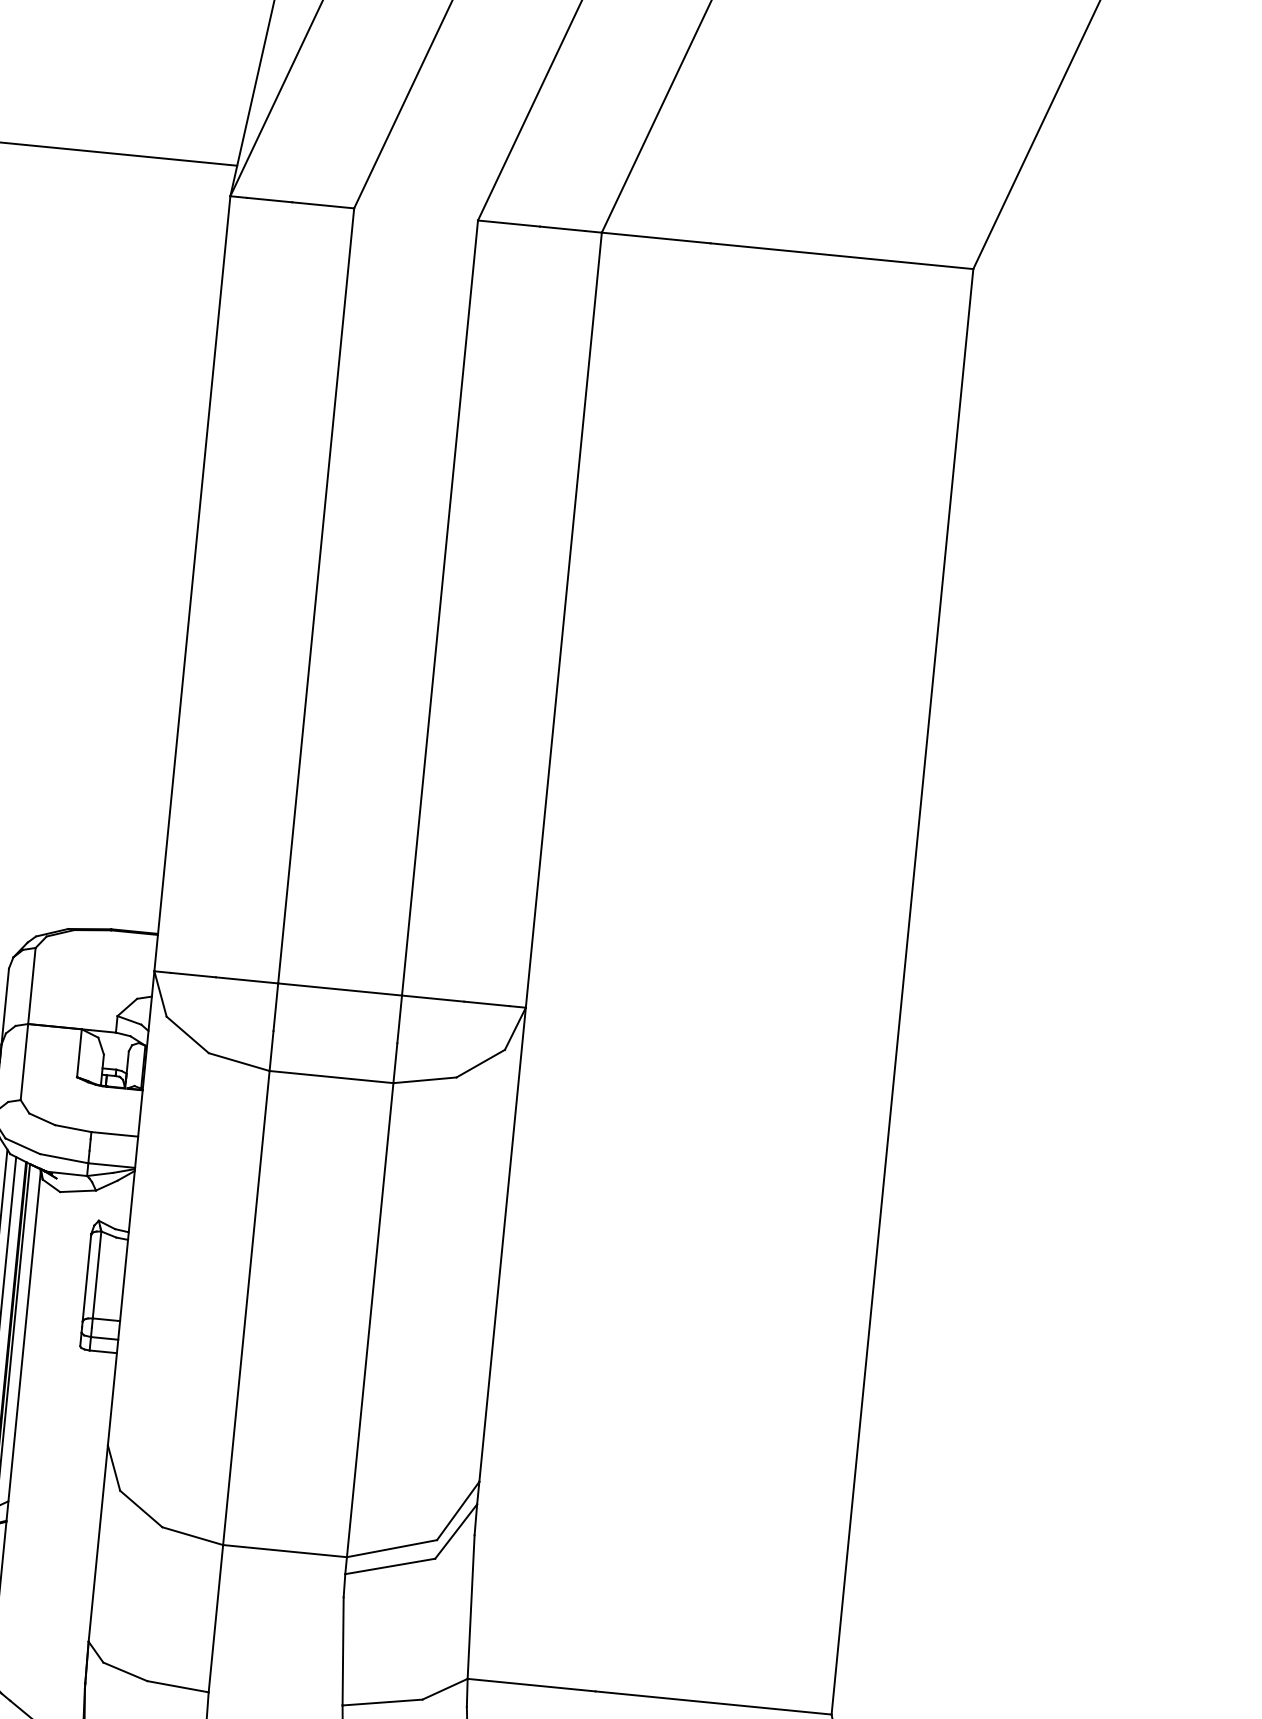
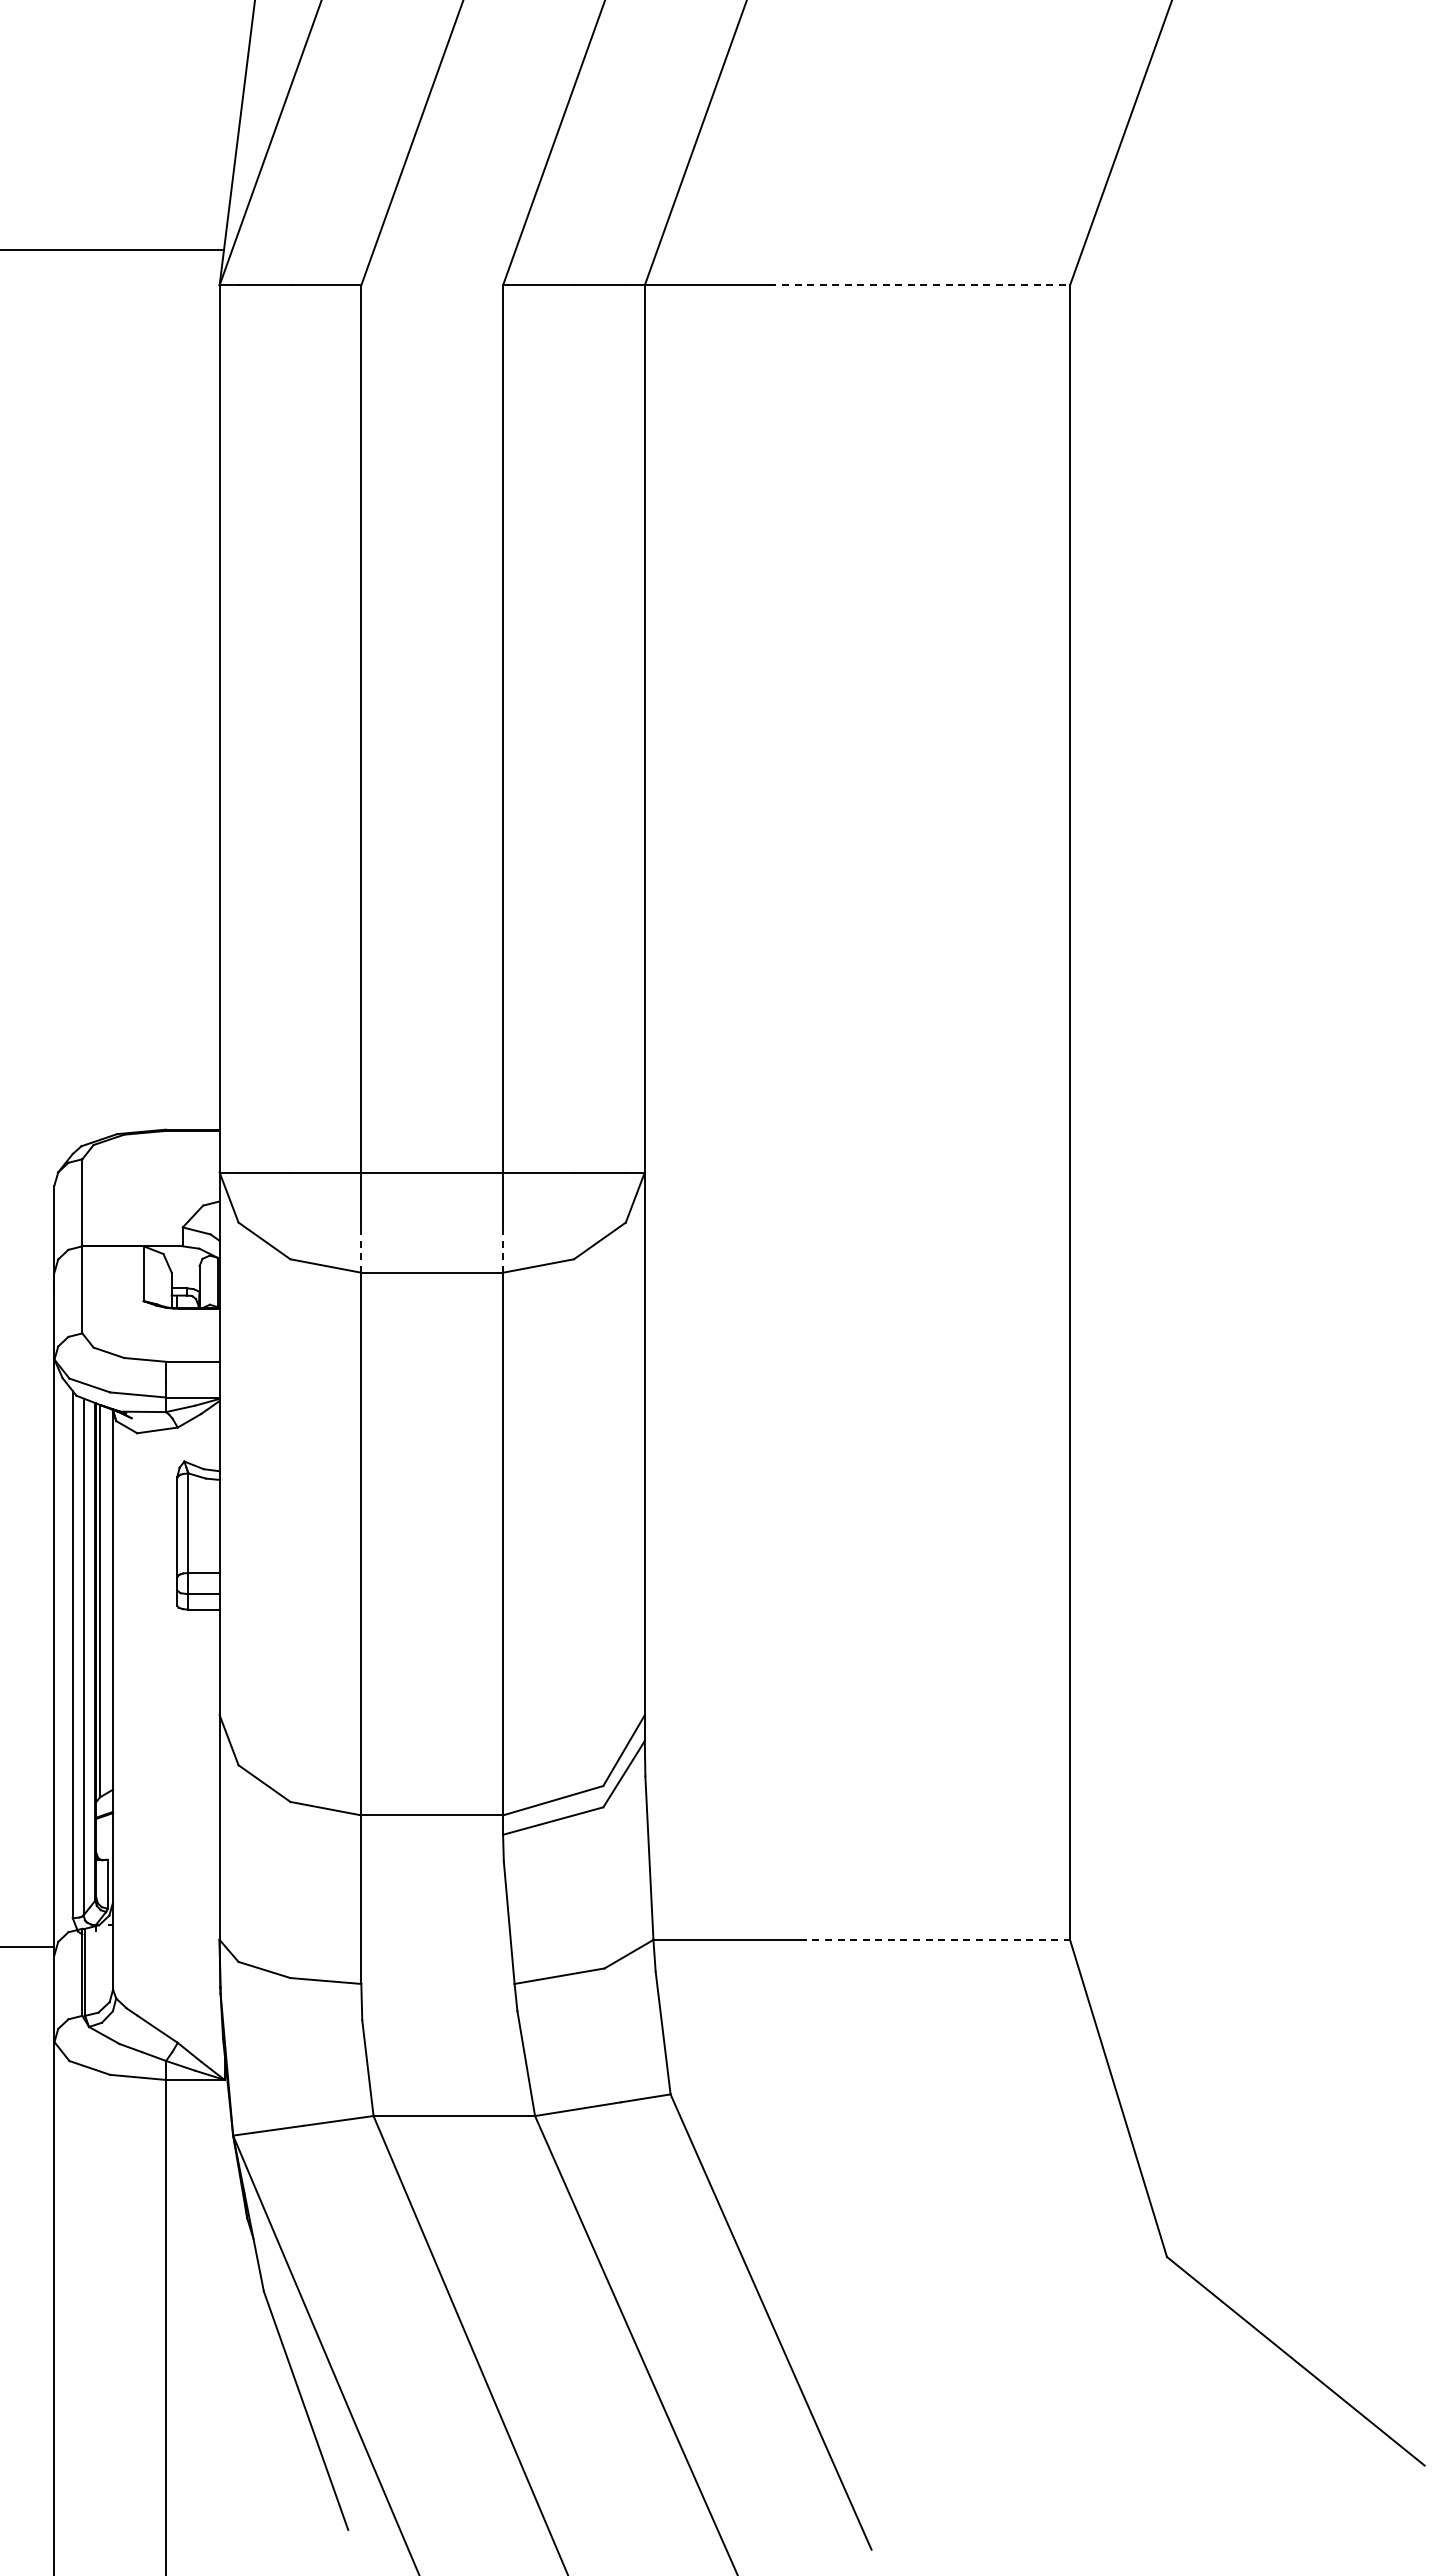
line: (842, 256) -> (920, 285), solid -> dashed
line: (271, 1050) -> (361, 1249), solid -> dashed
line: (395, 1062) -> (503, 1249), solid -> dashed
line: (714, 1702) -> (935, 1939), solid -> dashed

